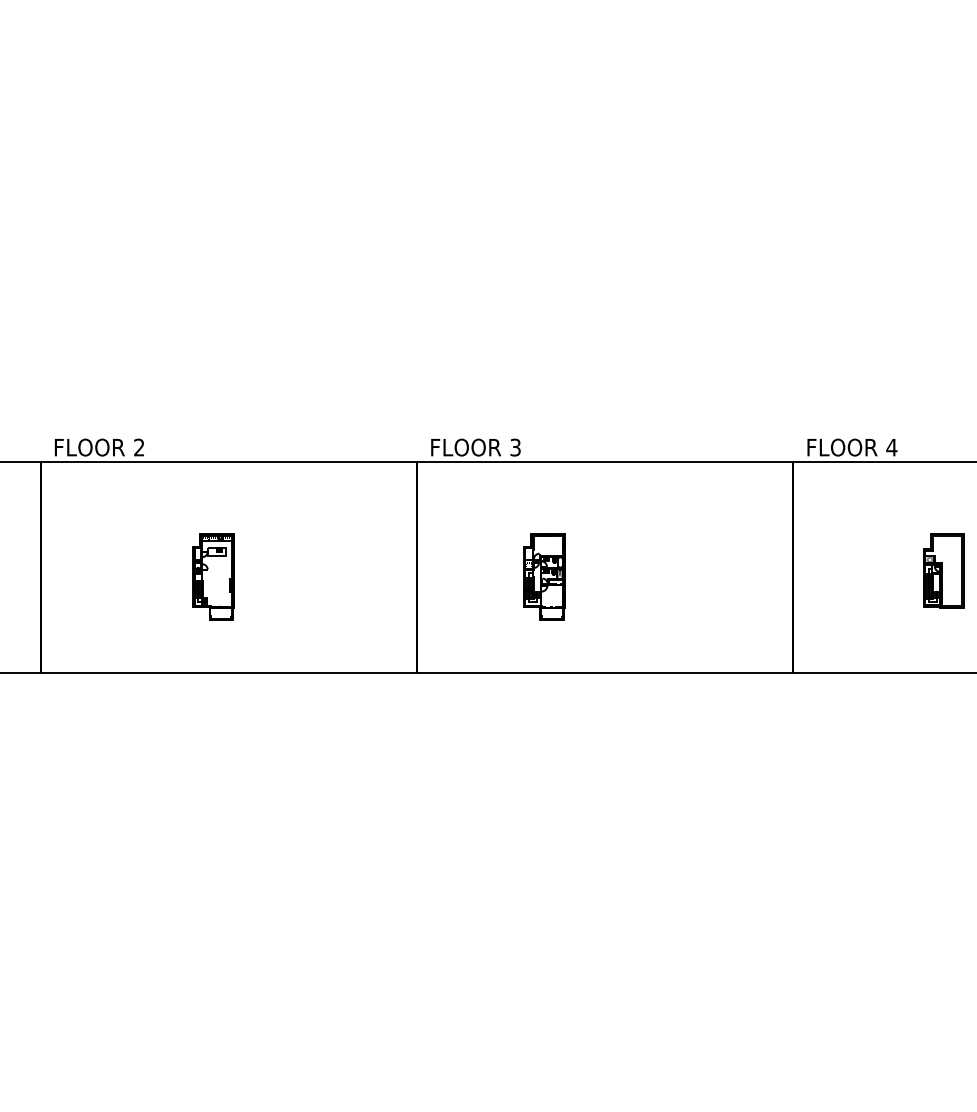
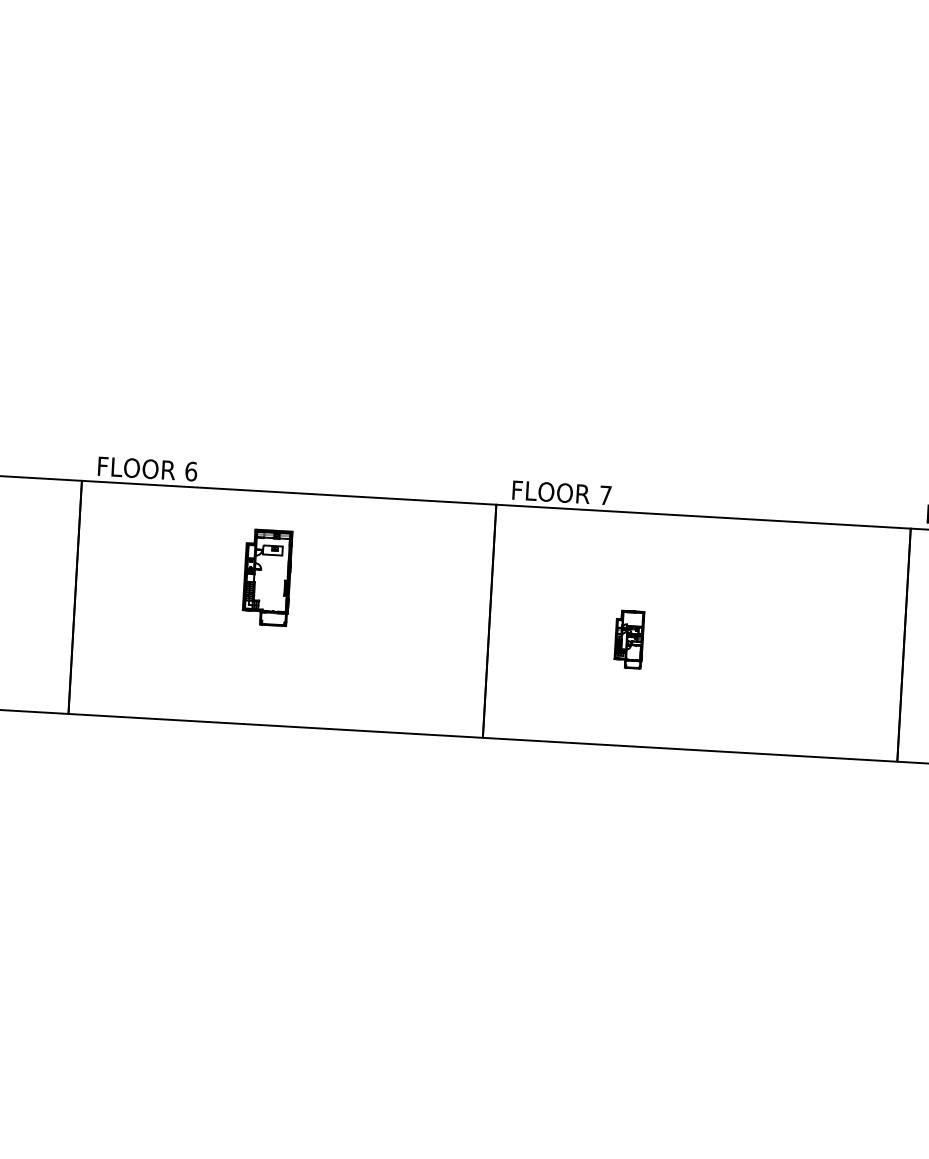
text: (139, 447) -> (191, 471), 2 -> 6
text: (515, 447) -> (605, 495), 3 -> 7
part: (213, 576) -> (267, 577), moved
part: (544, 576) -> (629, 639), size x0.6

